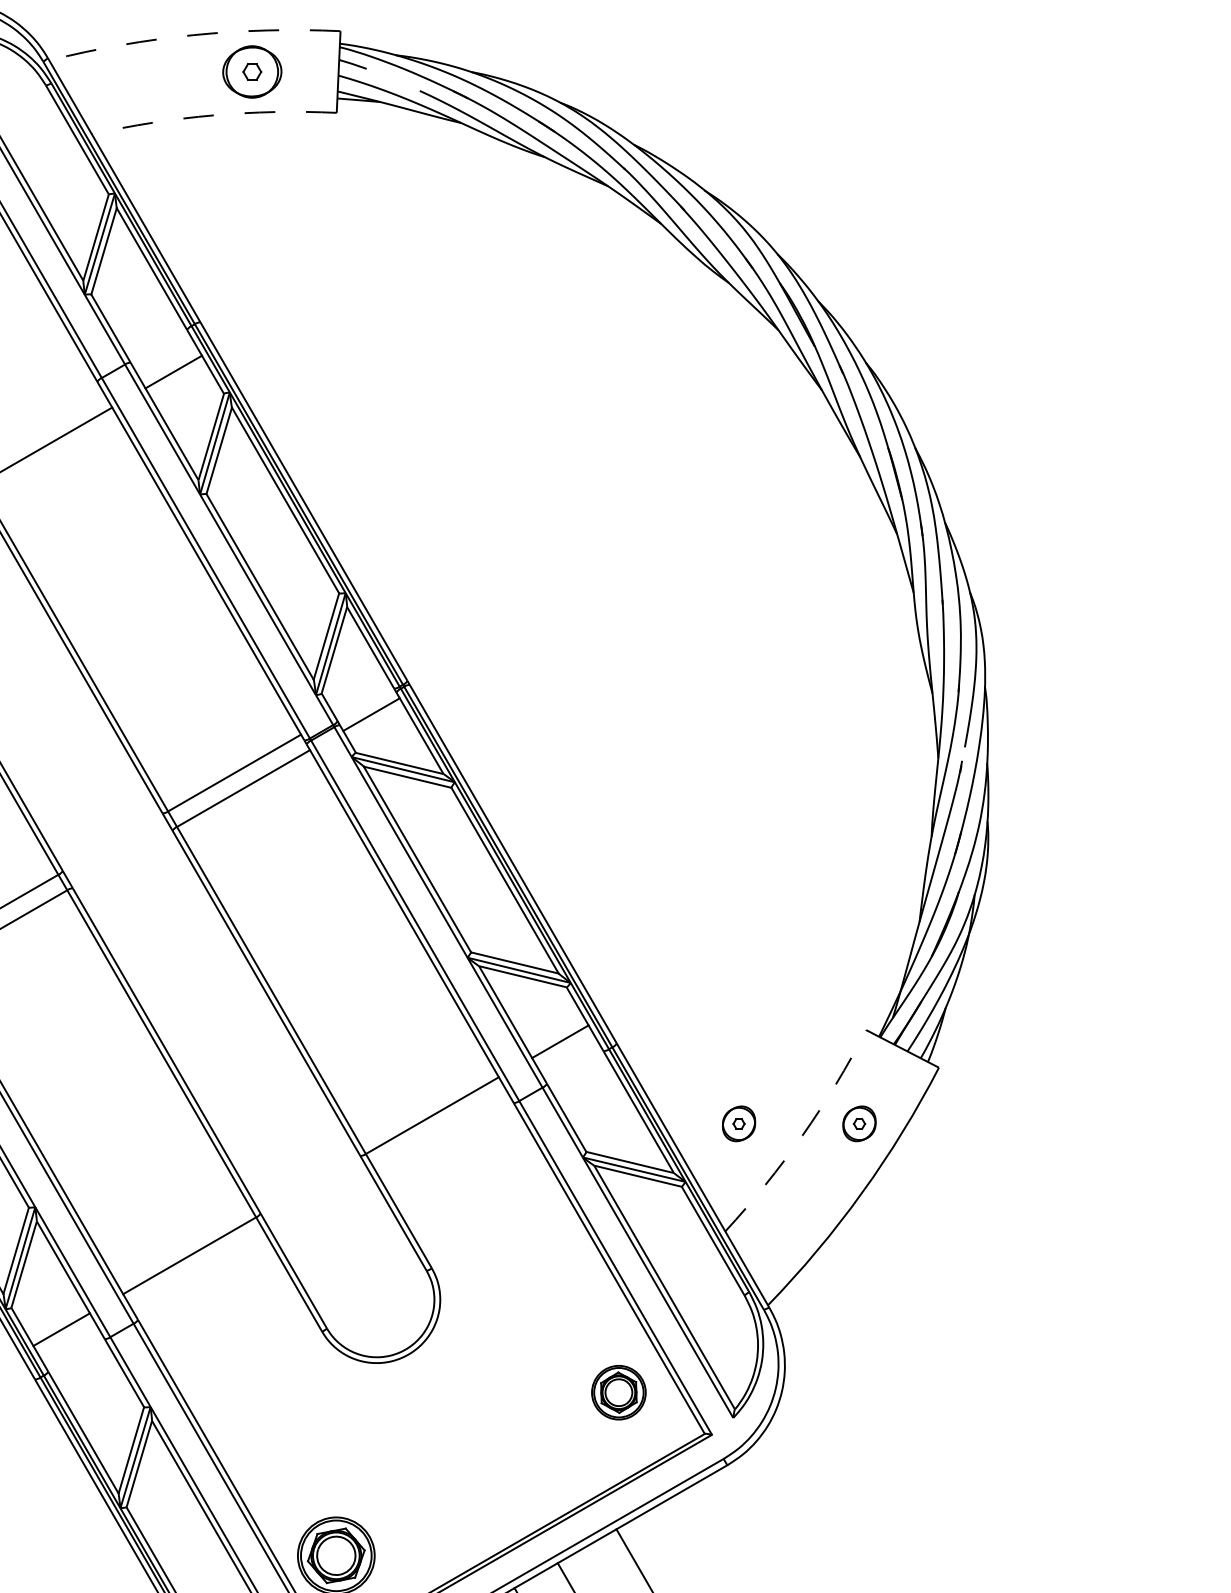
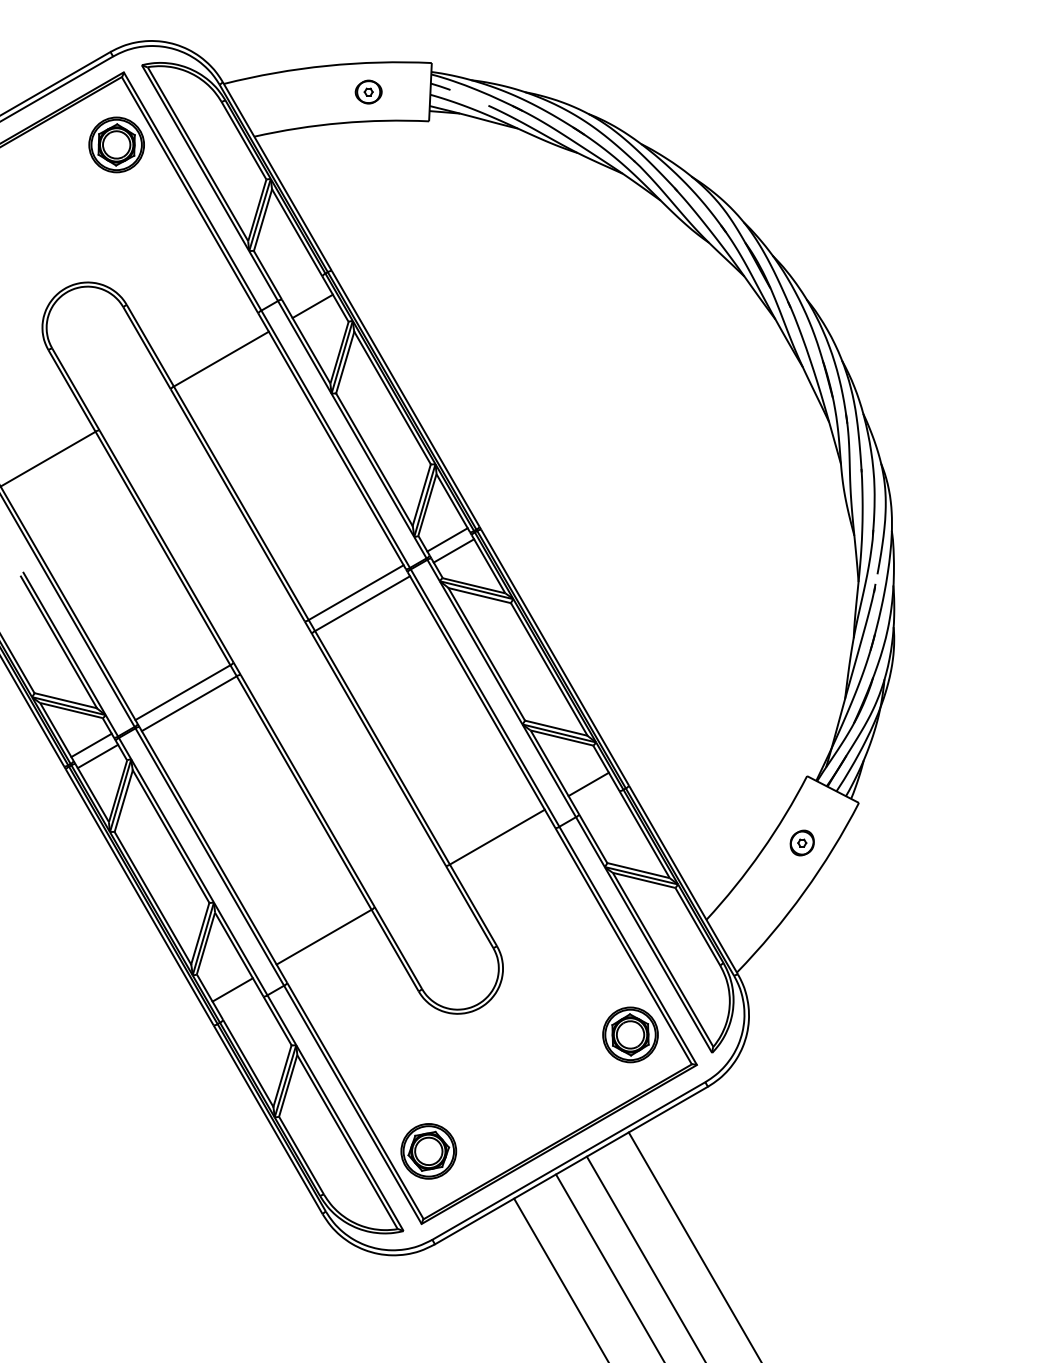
arc: (194, 34) -> (327, 65), dashed -> solid
part: (251, 71) -> (368, 91), size x0.62
arc: (214, 115) -> (341, 123), dashed -> solid
line: (362, 698) -> (447, 539), added
part: (737, 1123) -> (715, 842), removed
arc: (802, 1135) -> (761, 851), dashed -> solid
part: (618, 1392) -> (630, 1034), size x1.43

